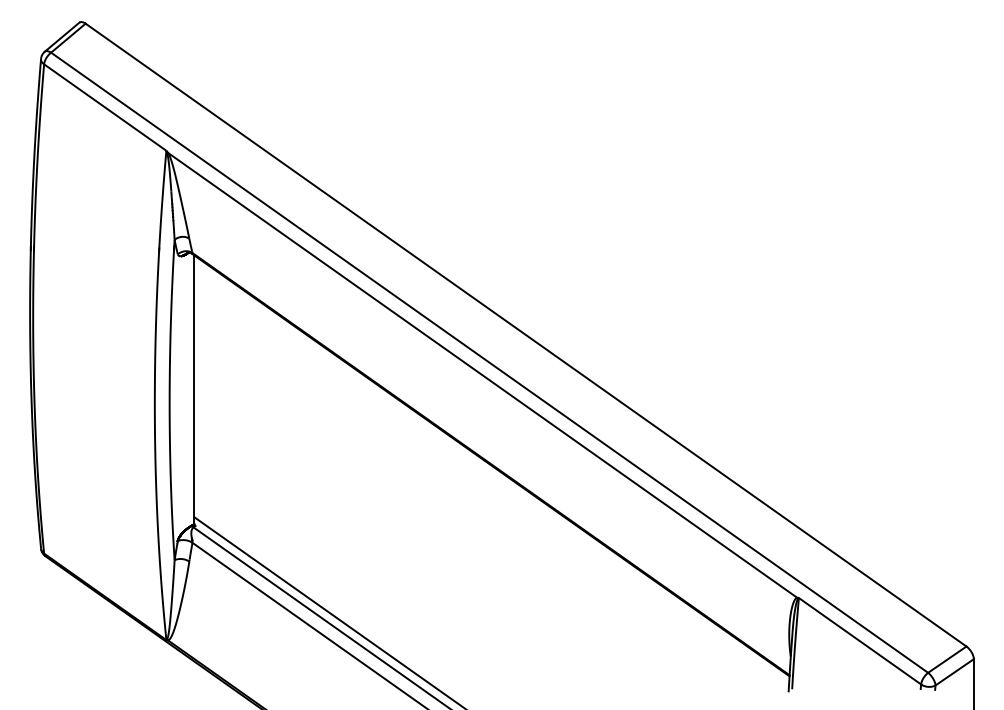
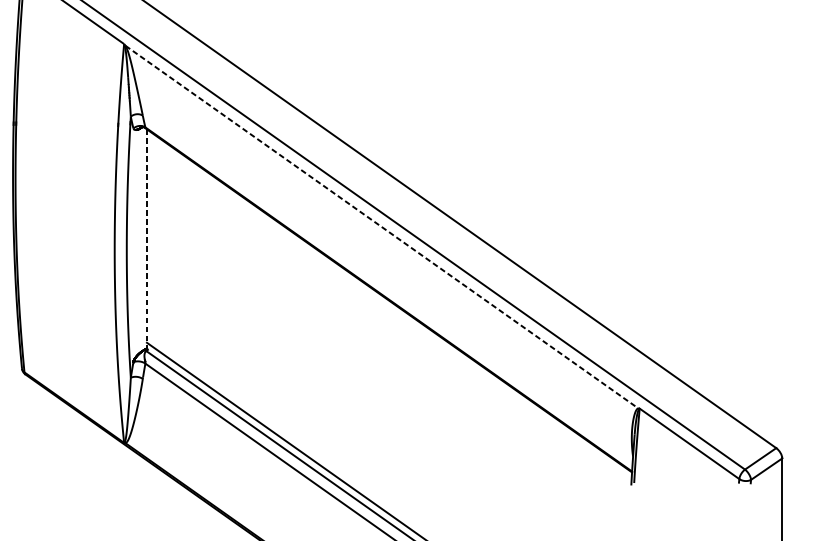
line: (483, 375) -> (382, 227), solid -> dashed
line: (194, 390) -> (147, 239), solid -> dashed

